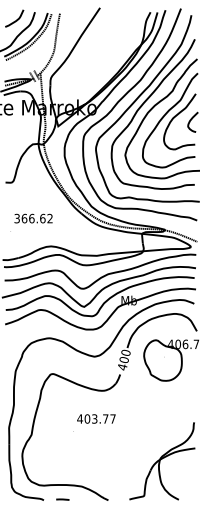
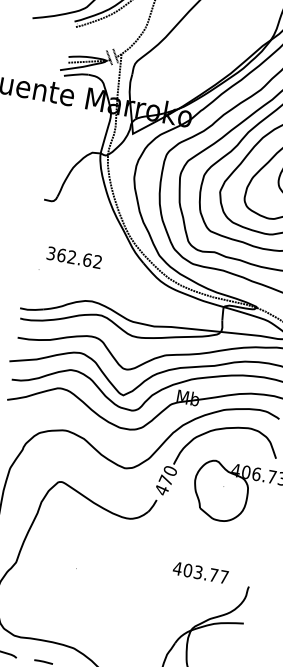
text: (31, 218) -> (71, 257), 366.62 -> 362.62
text: (123, 359) -> (165, 479), 400 -> 470
text: (96, 418) -> (200, 572), moved

